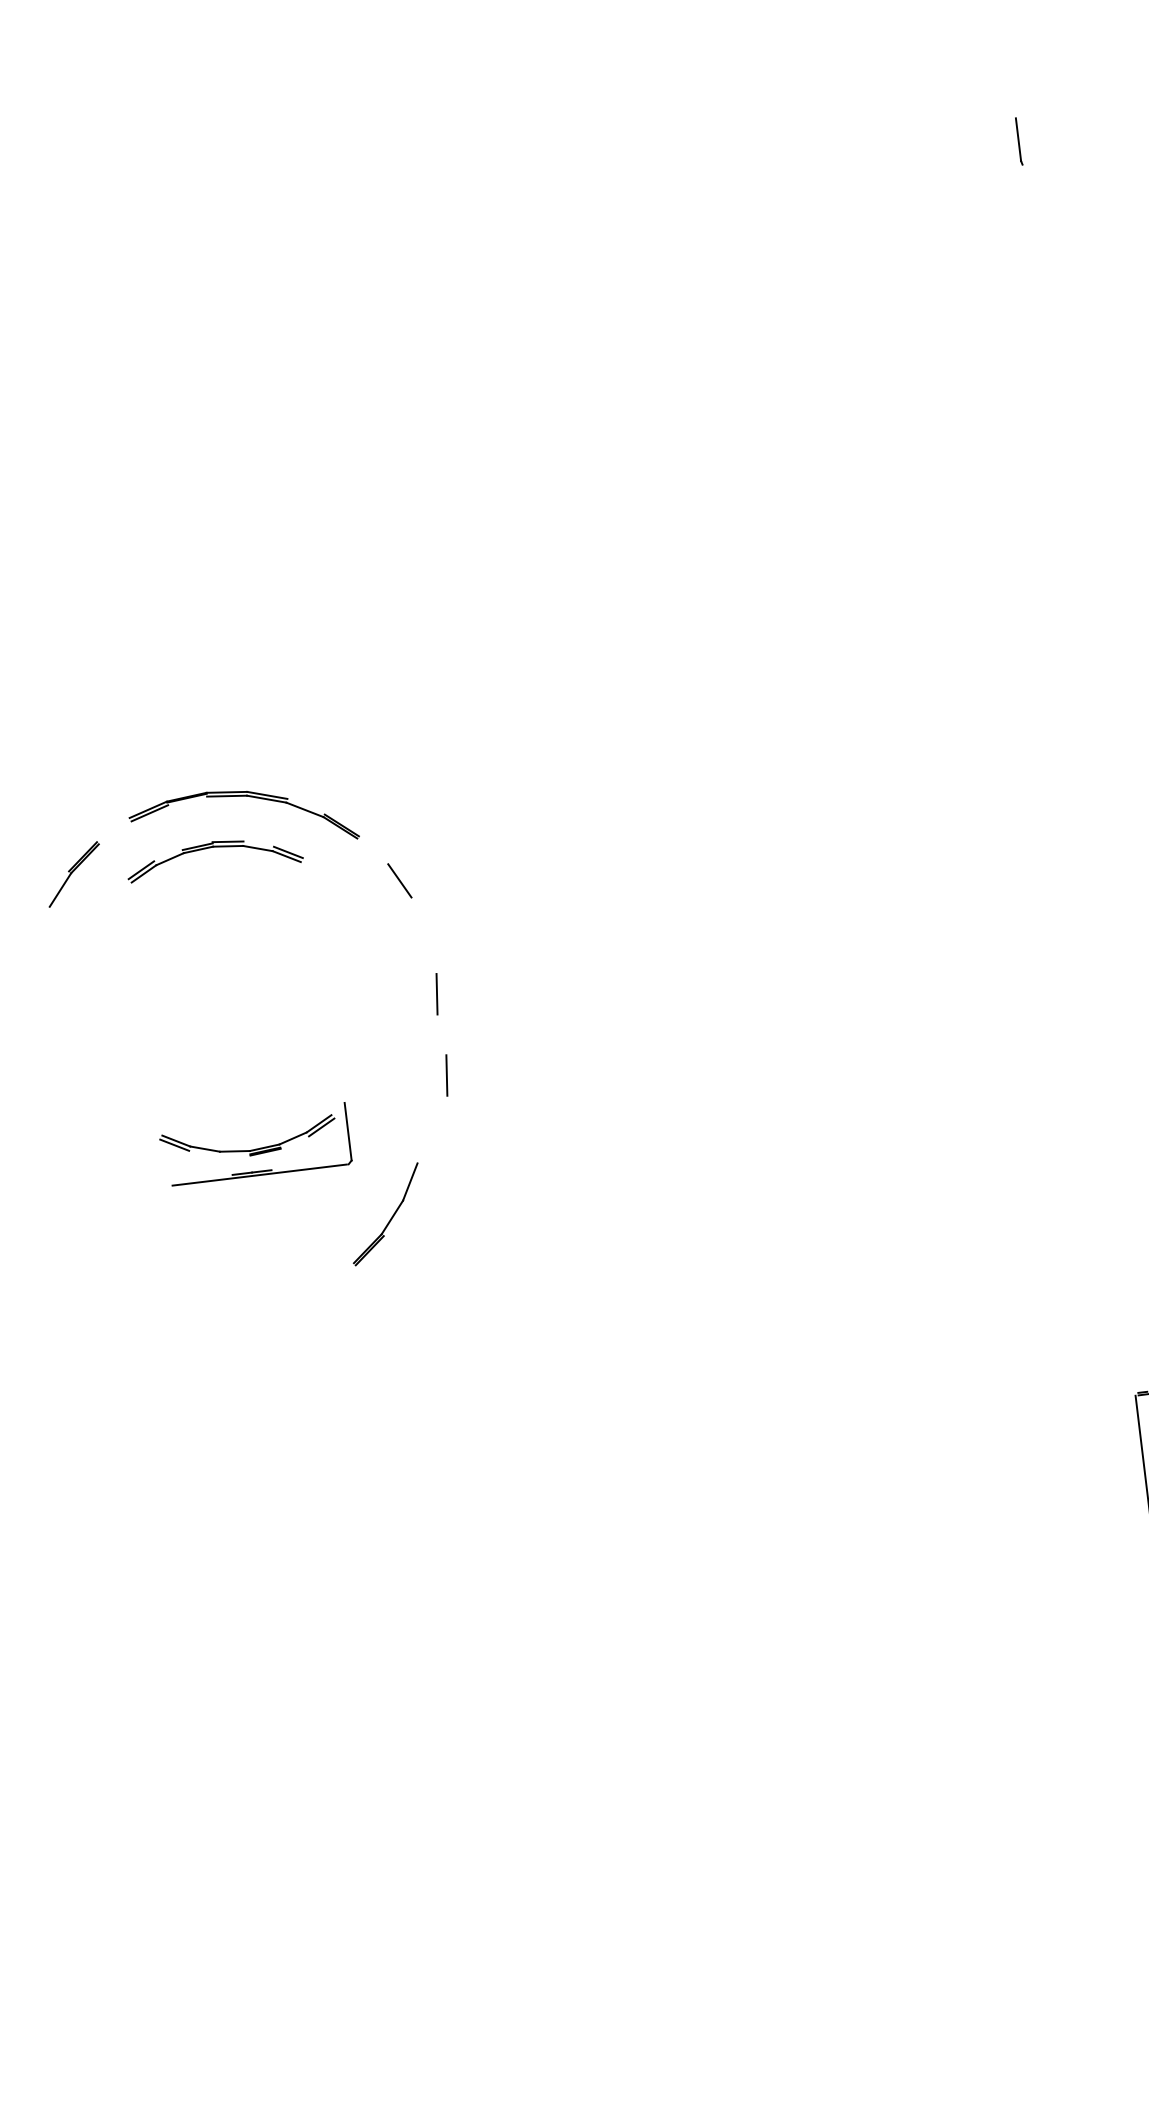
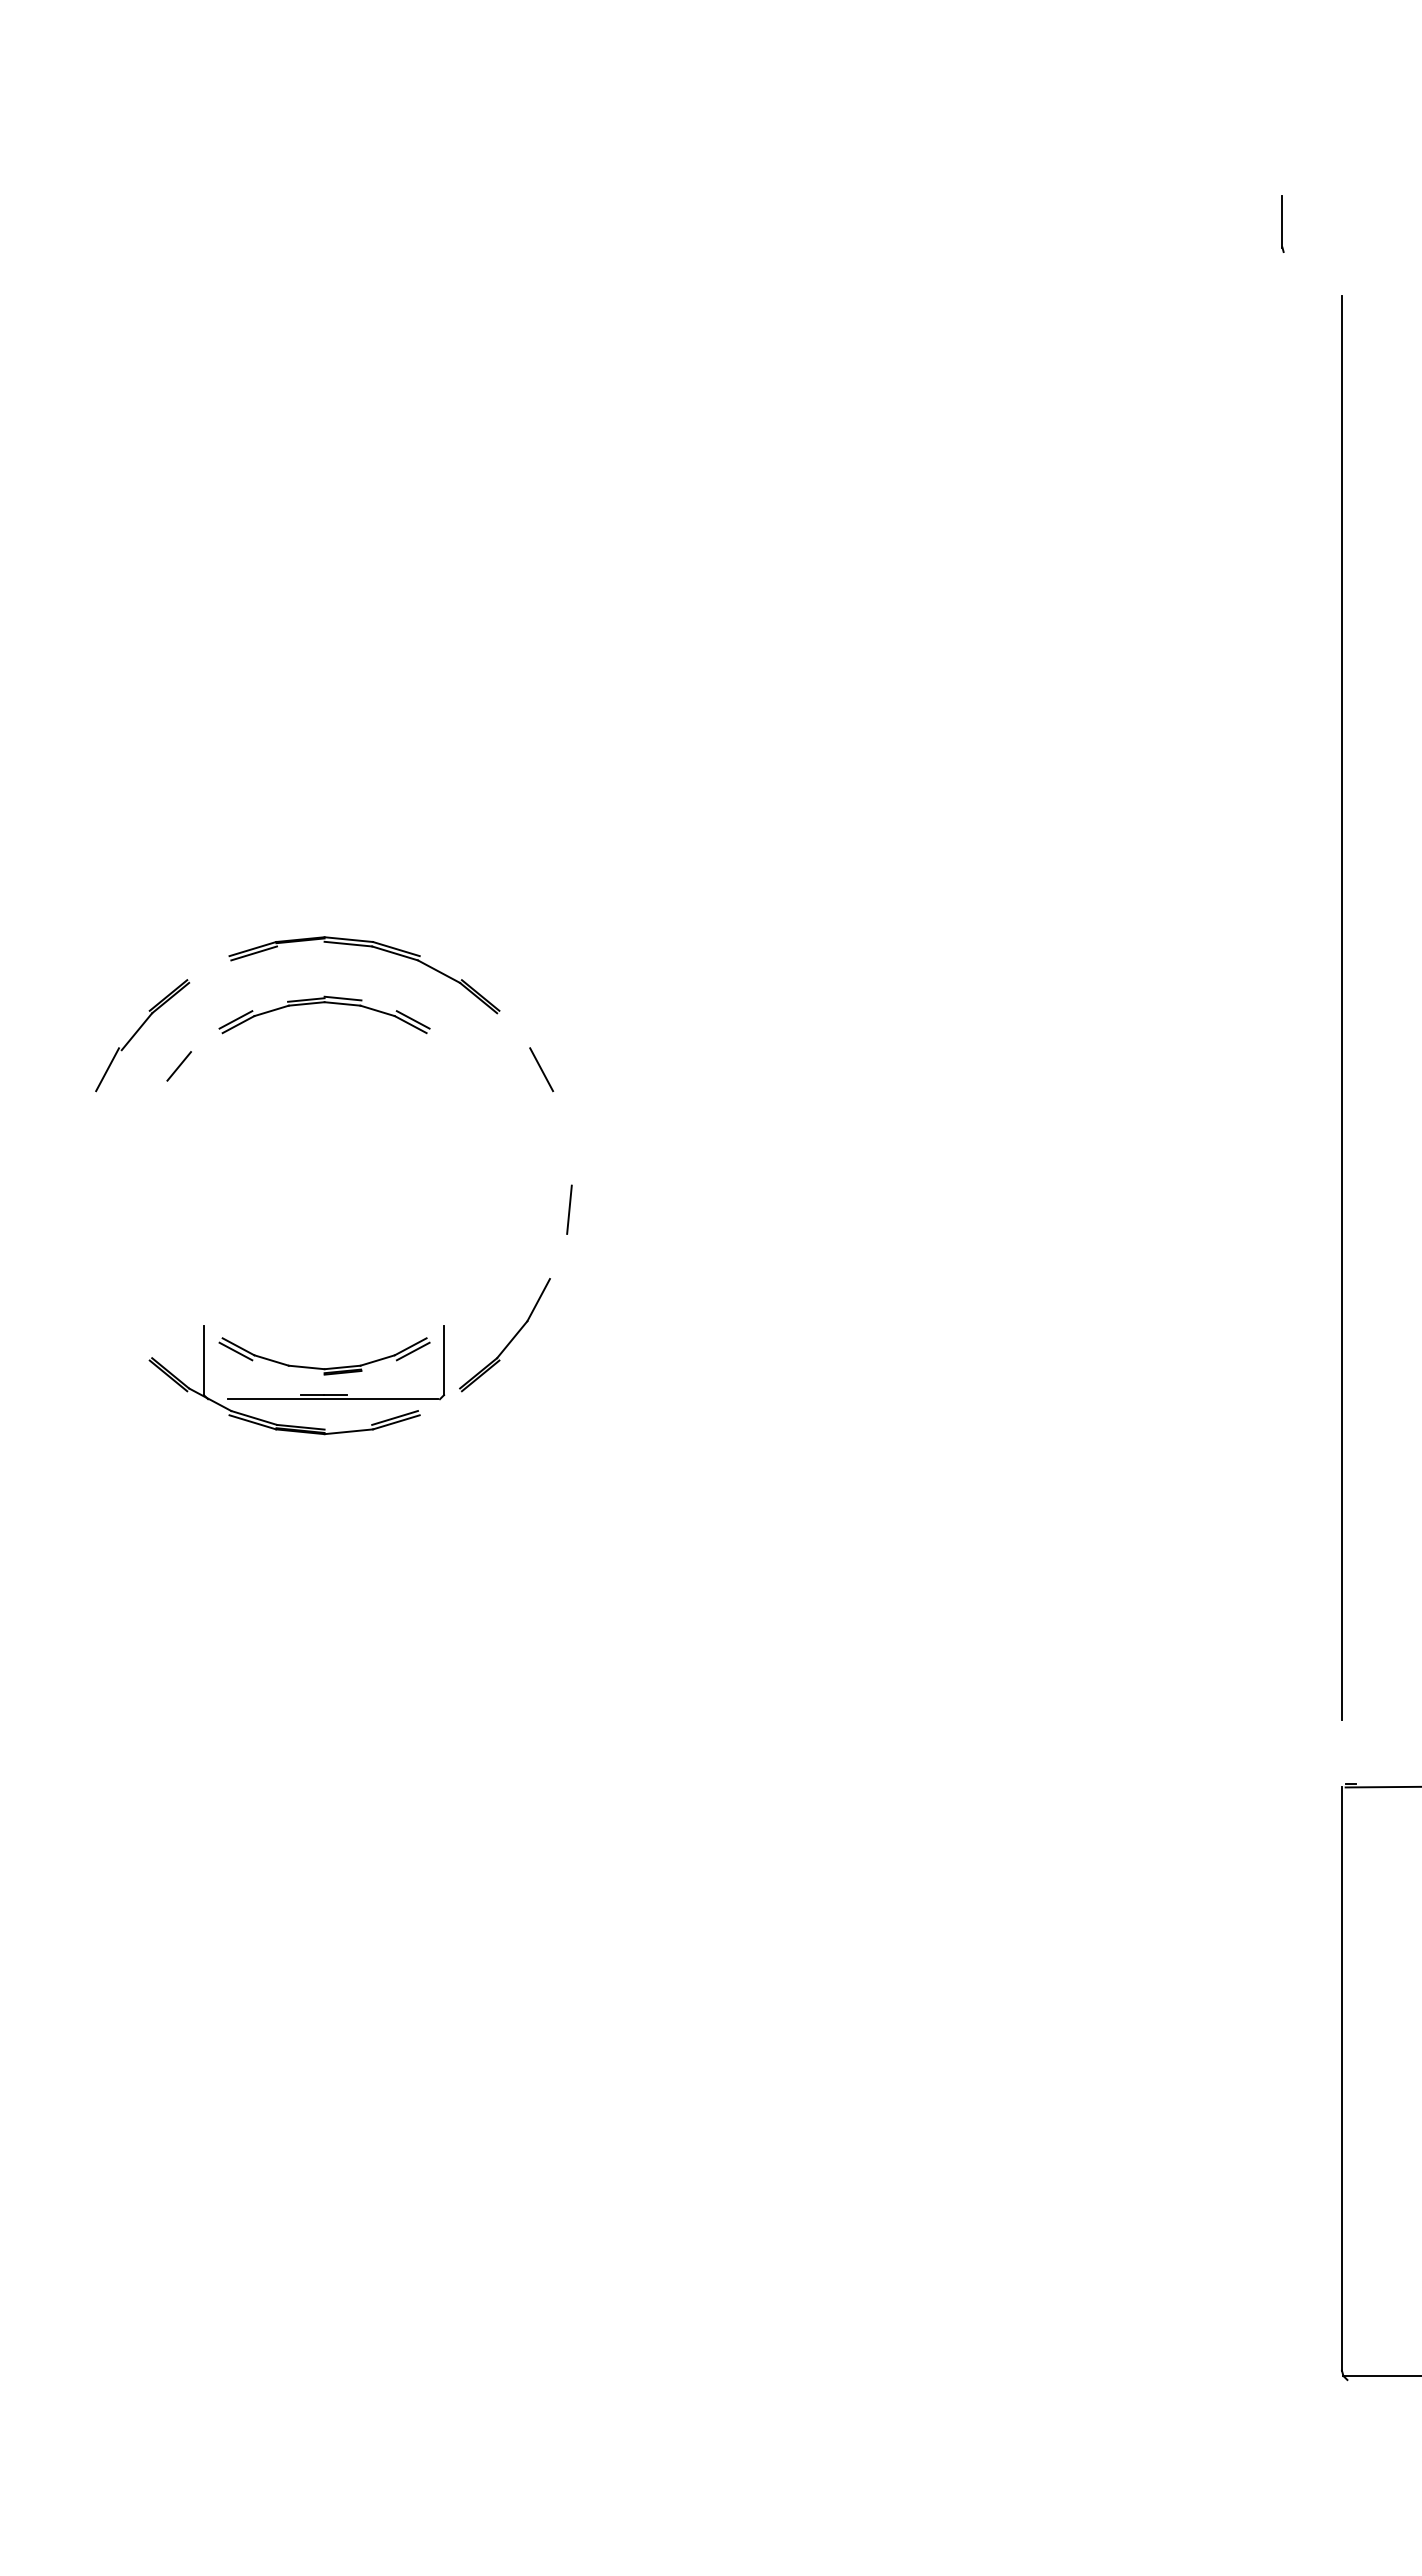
part: (1018, 141) -> (1282, 223), moved
line: (1056, 749) -> (1341, 1007), added
line: (99, 914) -> (179, 1066), added
line: (39, 924) -> (107, 1069), added
line: (446, 1075) -> (569, 1307), removed
part: (212, 1200) -> (273, 1422), added
part: (390, 1218) -> (510, 1340), moved

